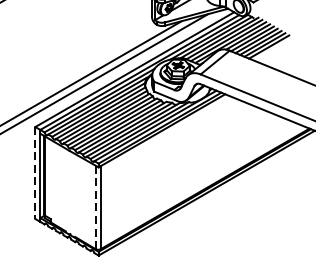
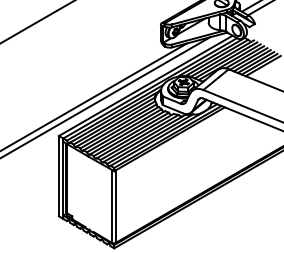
line: (34, 173) -> (58, 176), dashed -> solid
line: (95, 206) -> (111, 205), dashed -> solid

